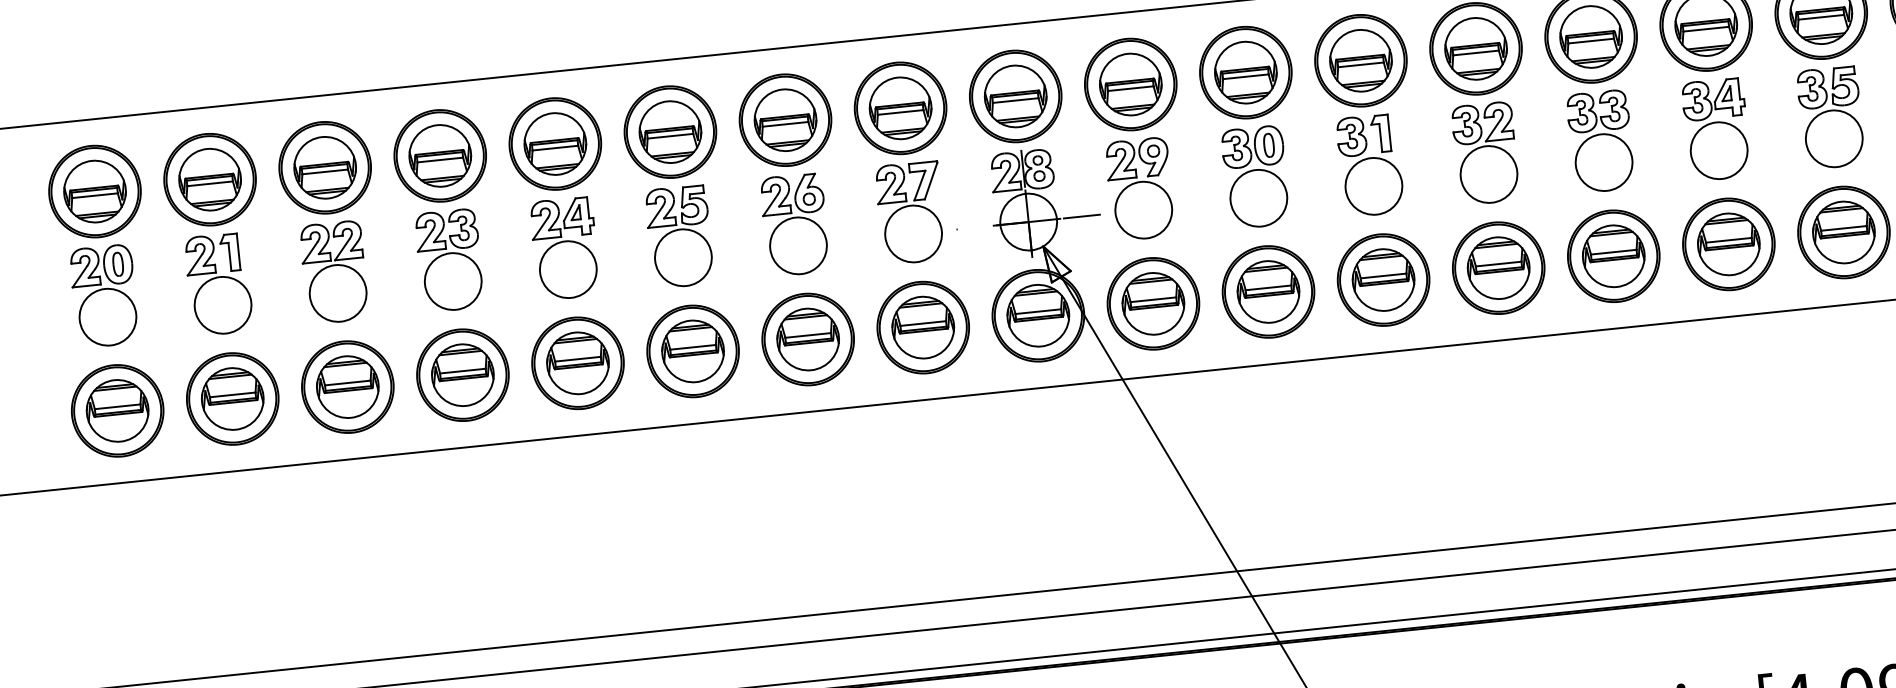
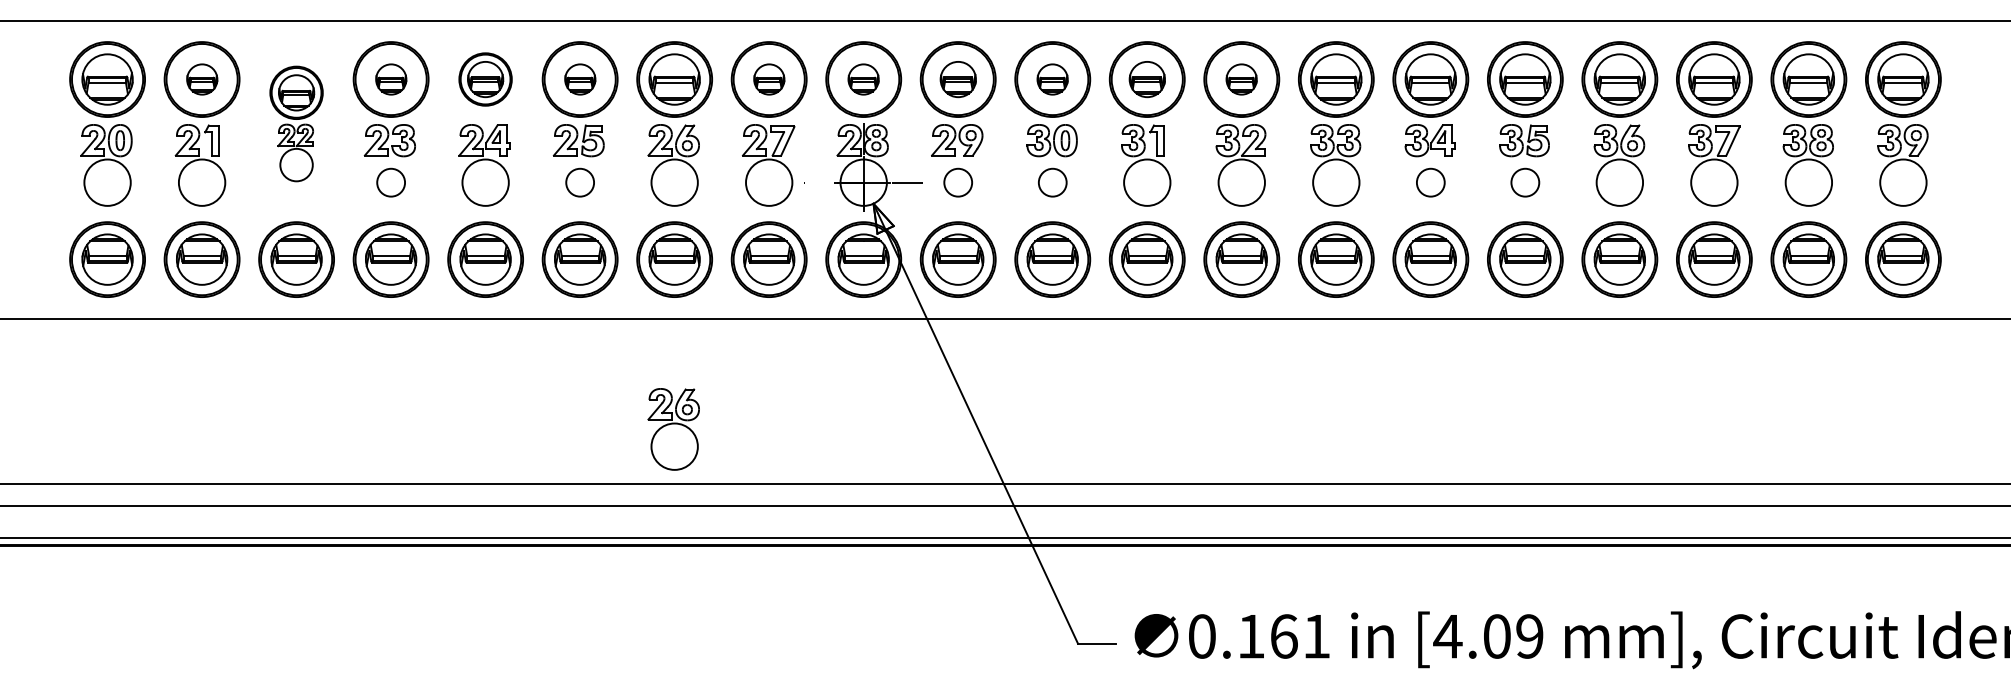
part: (1475, 48) -> (1241, 79), size x0.6
part: (1361, 60) -> (1147, 79), size x0.7
part: (1245, 72) -> (1052, 79), size x0.6
part: (1131, 84) -> (958, 79), size x0.7
part: (1015, 96) -> (863, 79), size x0.6
part: (900, 108) -> (769, 79), size x0.6
part: (670, 132) -> (580, 79), size x0.6
circle: (1834, 138) -> (1525, 182), size x0.6
part: (555, 143) -> (485, 79), size x0.7
circle: (1718, 150) -> (1430, 182), size x0.6
part: (440, 155) -> (391, 79), size x0.6
part: (210, 179) -> (202, 79), size x0.6
circle: (1258, 198) -> (1052, 182), size x0.6
circle: (1144, 209) -> (958, 182), size x0.6
part: (330, 221) -> (296, 123), size x0.7
circle: (682, 257) -> (579, 182), size x0.6
circle: (452, 281) -> (390, 182), size x0.6
part: (828, 546) -> (673, 429), added

